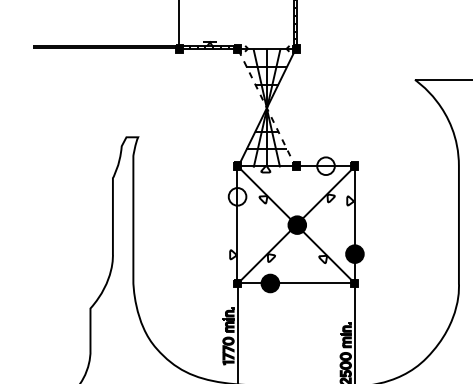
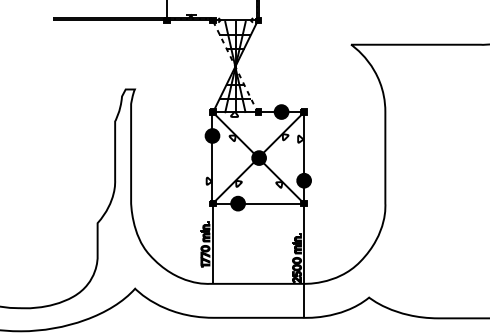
fill: (325, 165) -> (281, 111), added
fill: (237, 196) -> (212, 135), added

